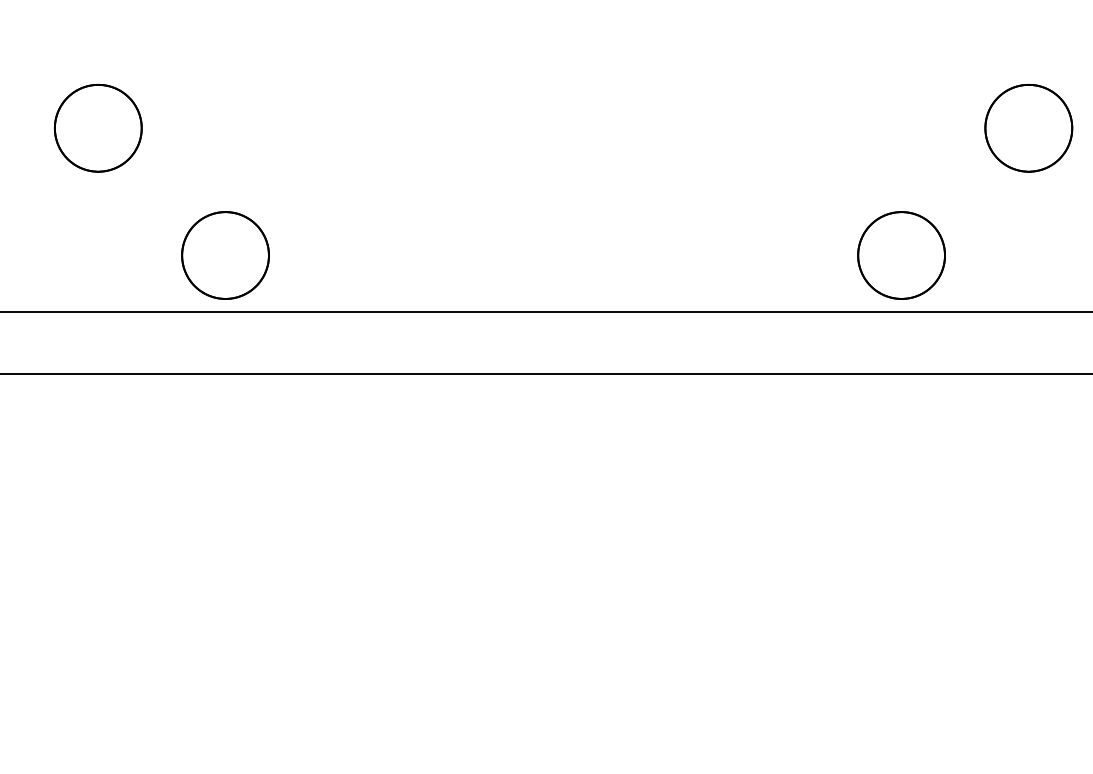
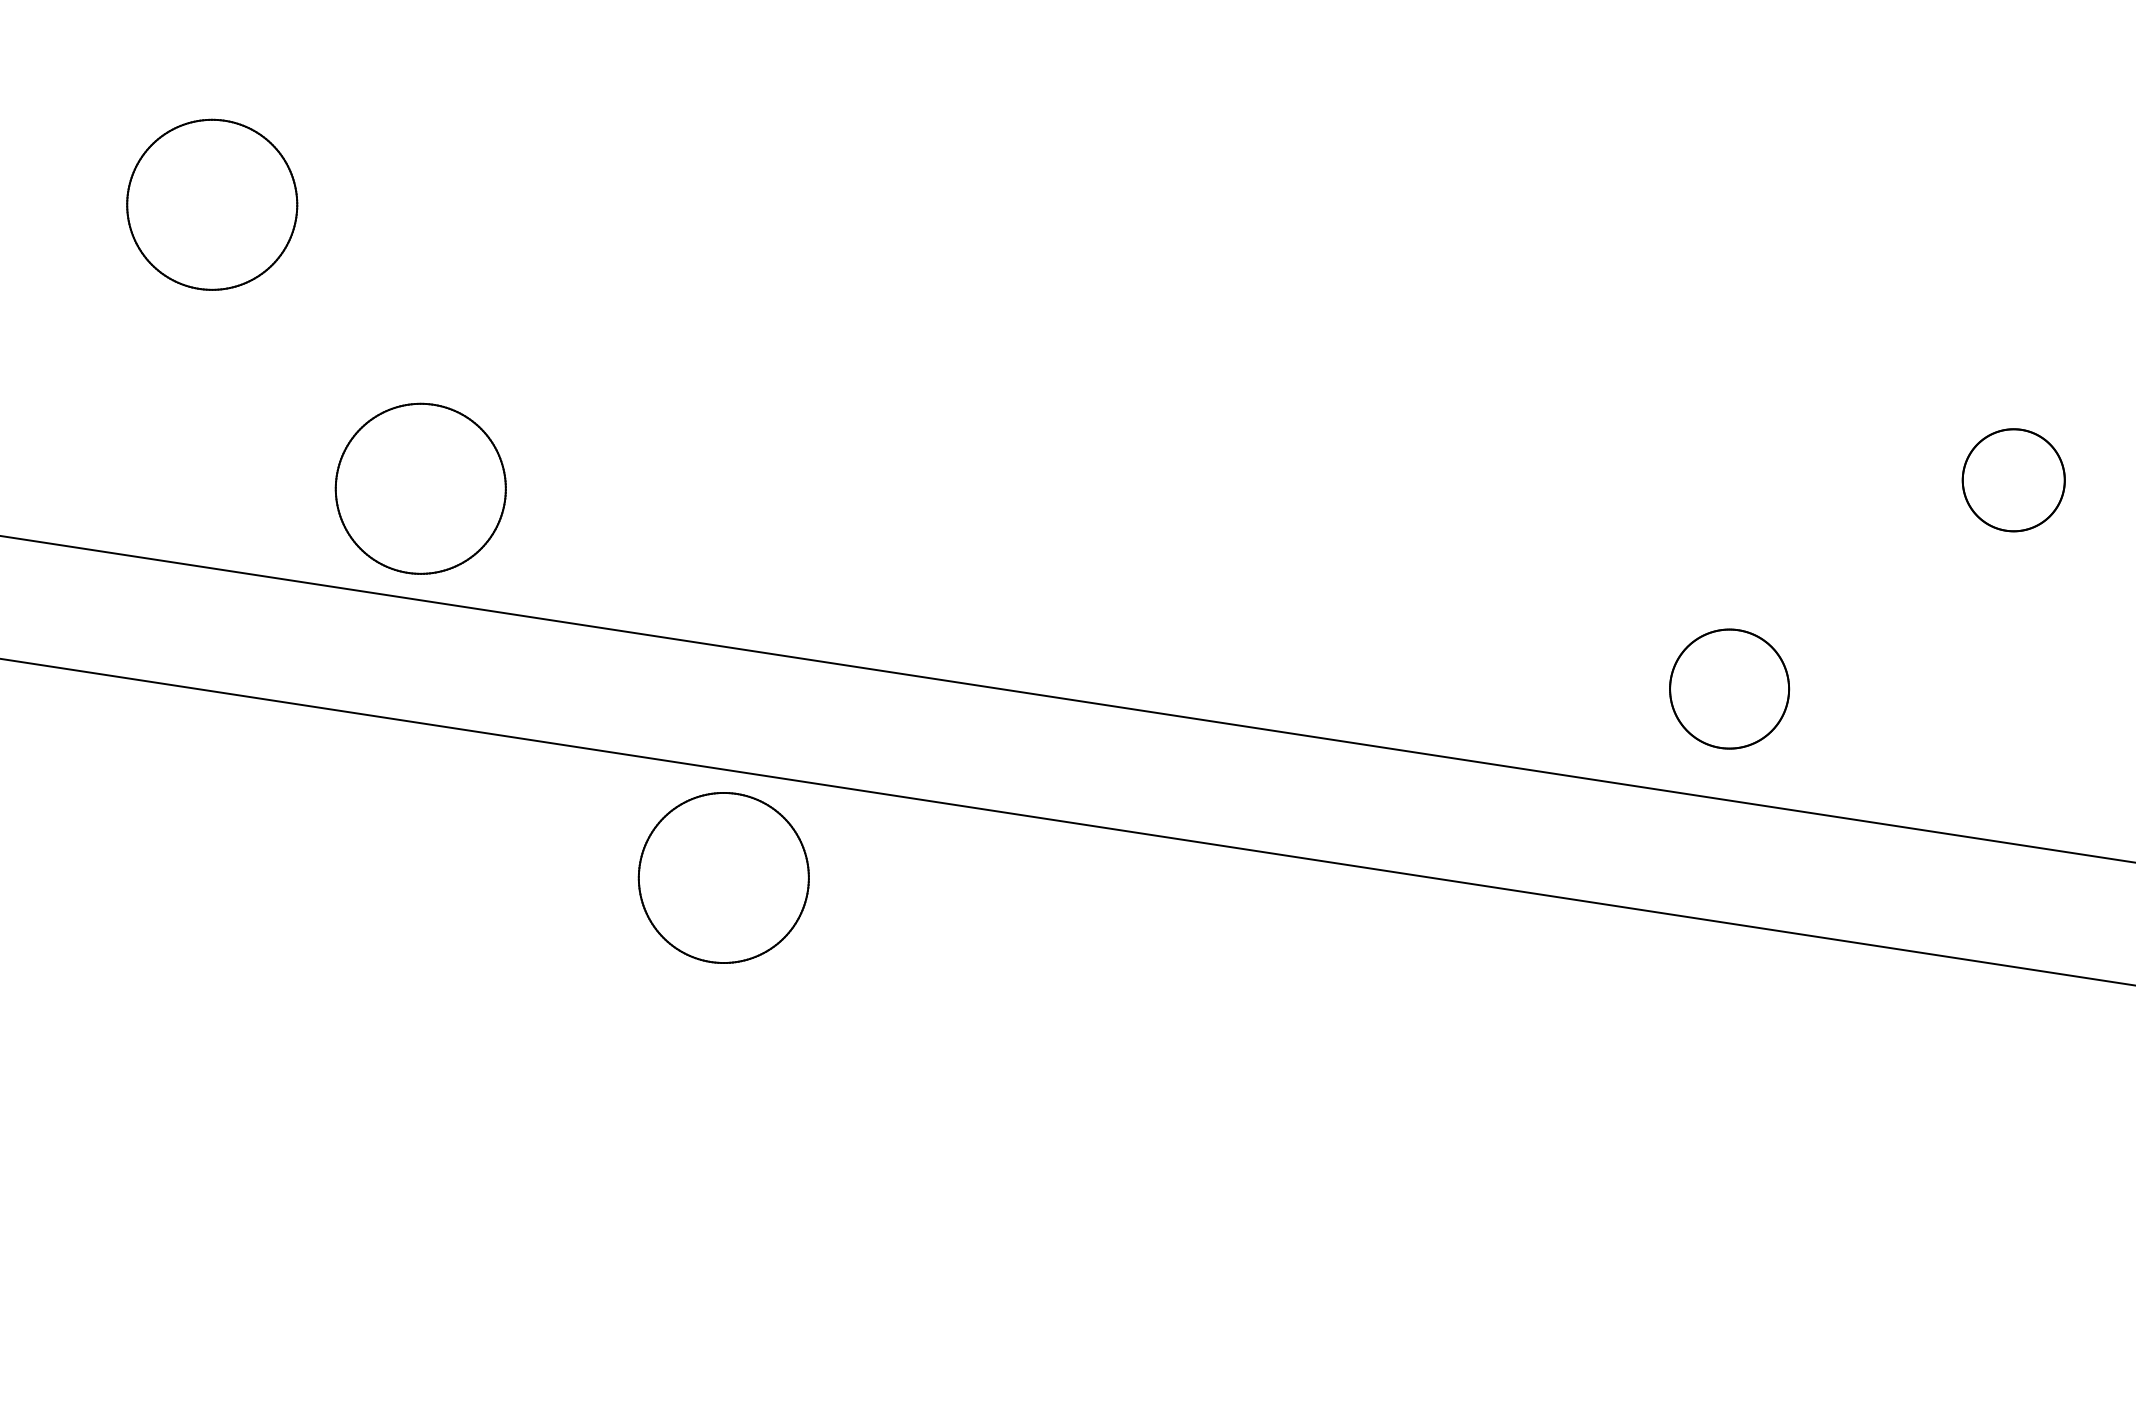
part: (1028, 127) -> (2013, 478), size x0.6
part: (901, 255) -> (1729, 689), size x0.7
part: (408, 428) -> (723, 877), added

